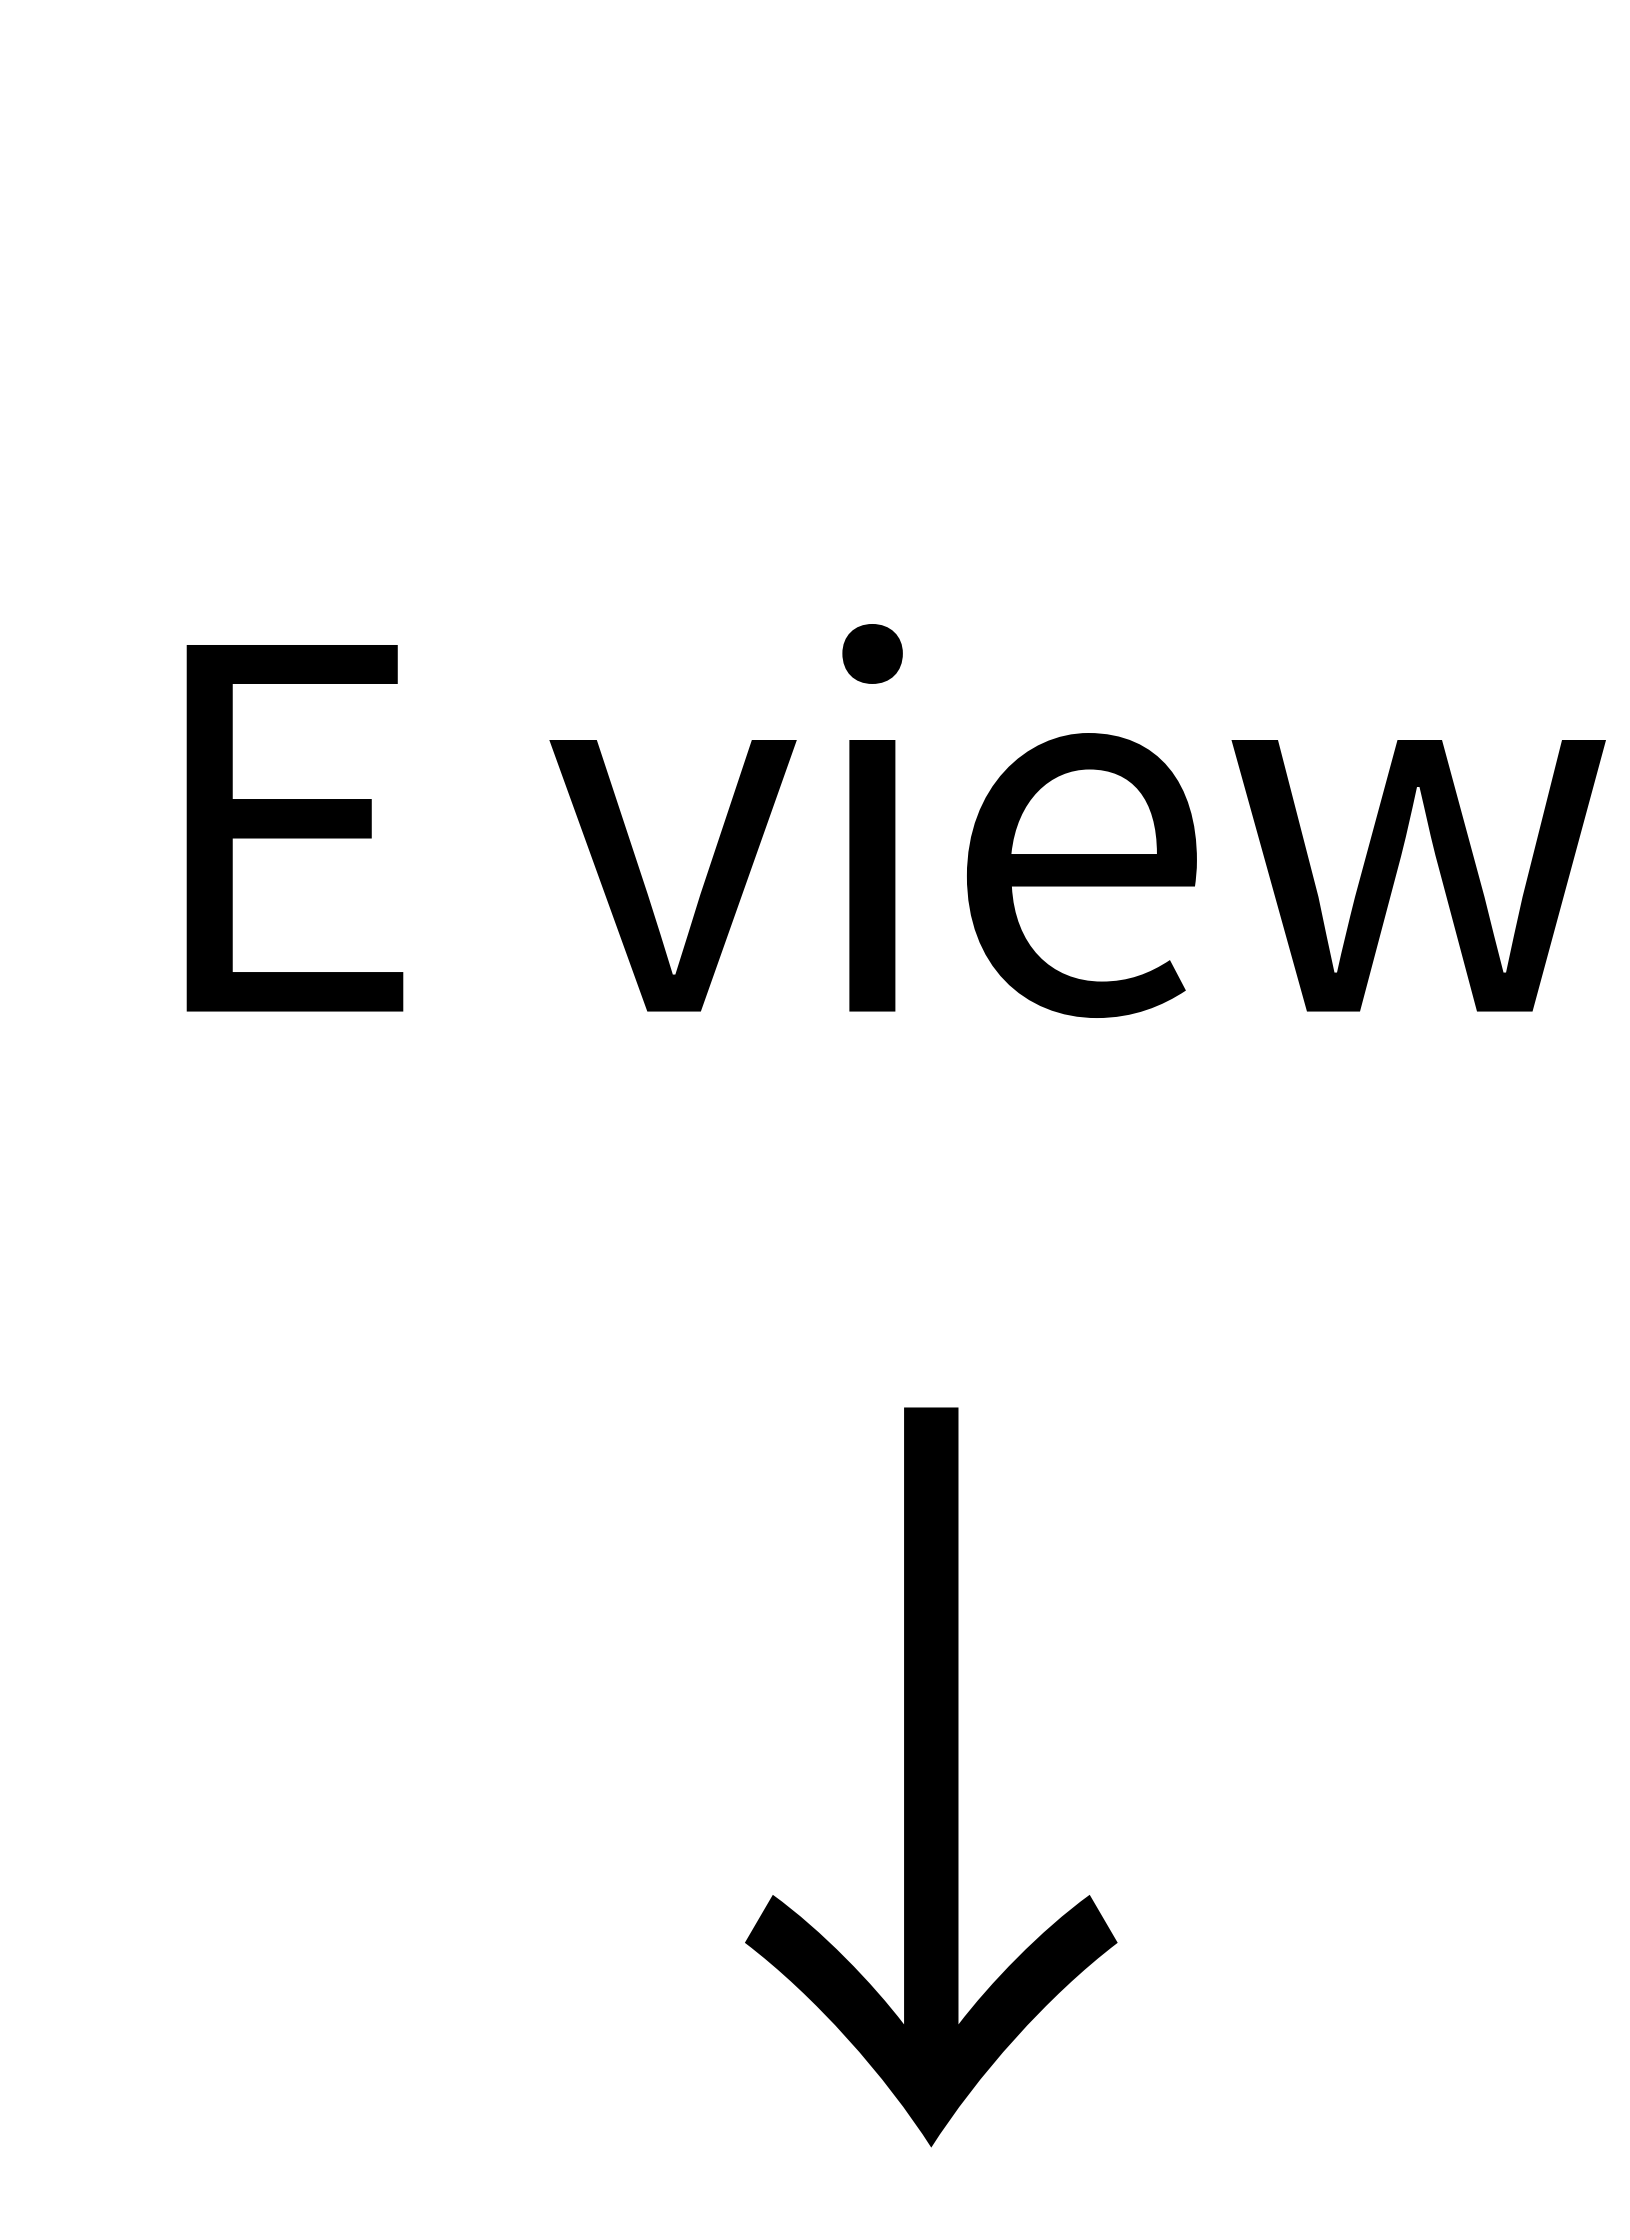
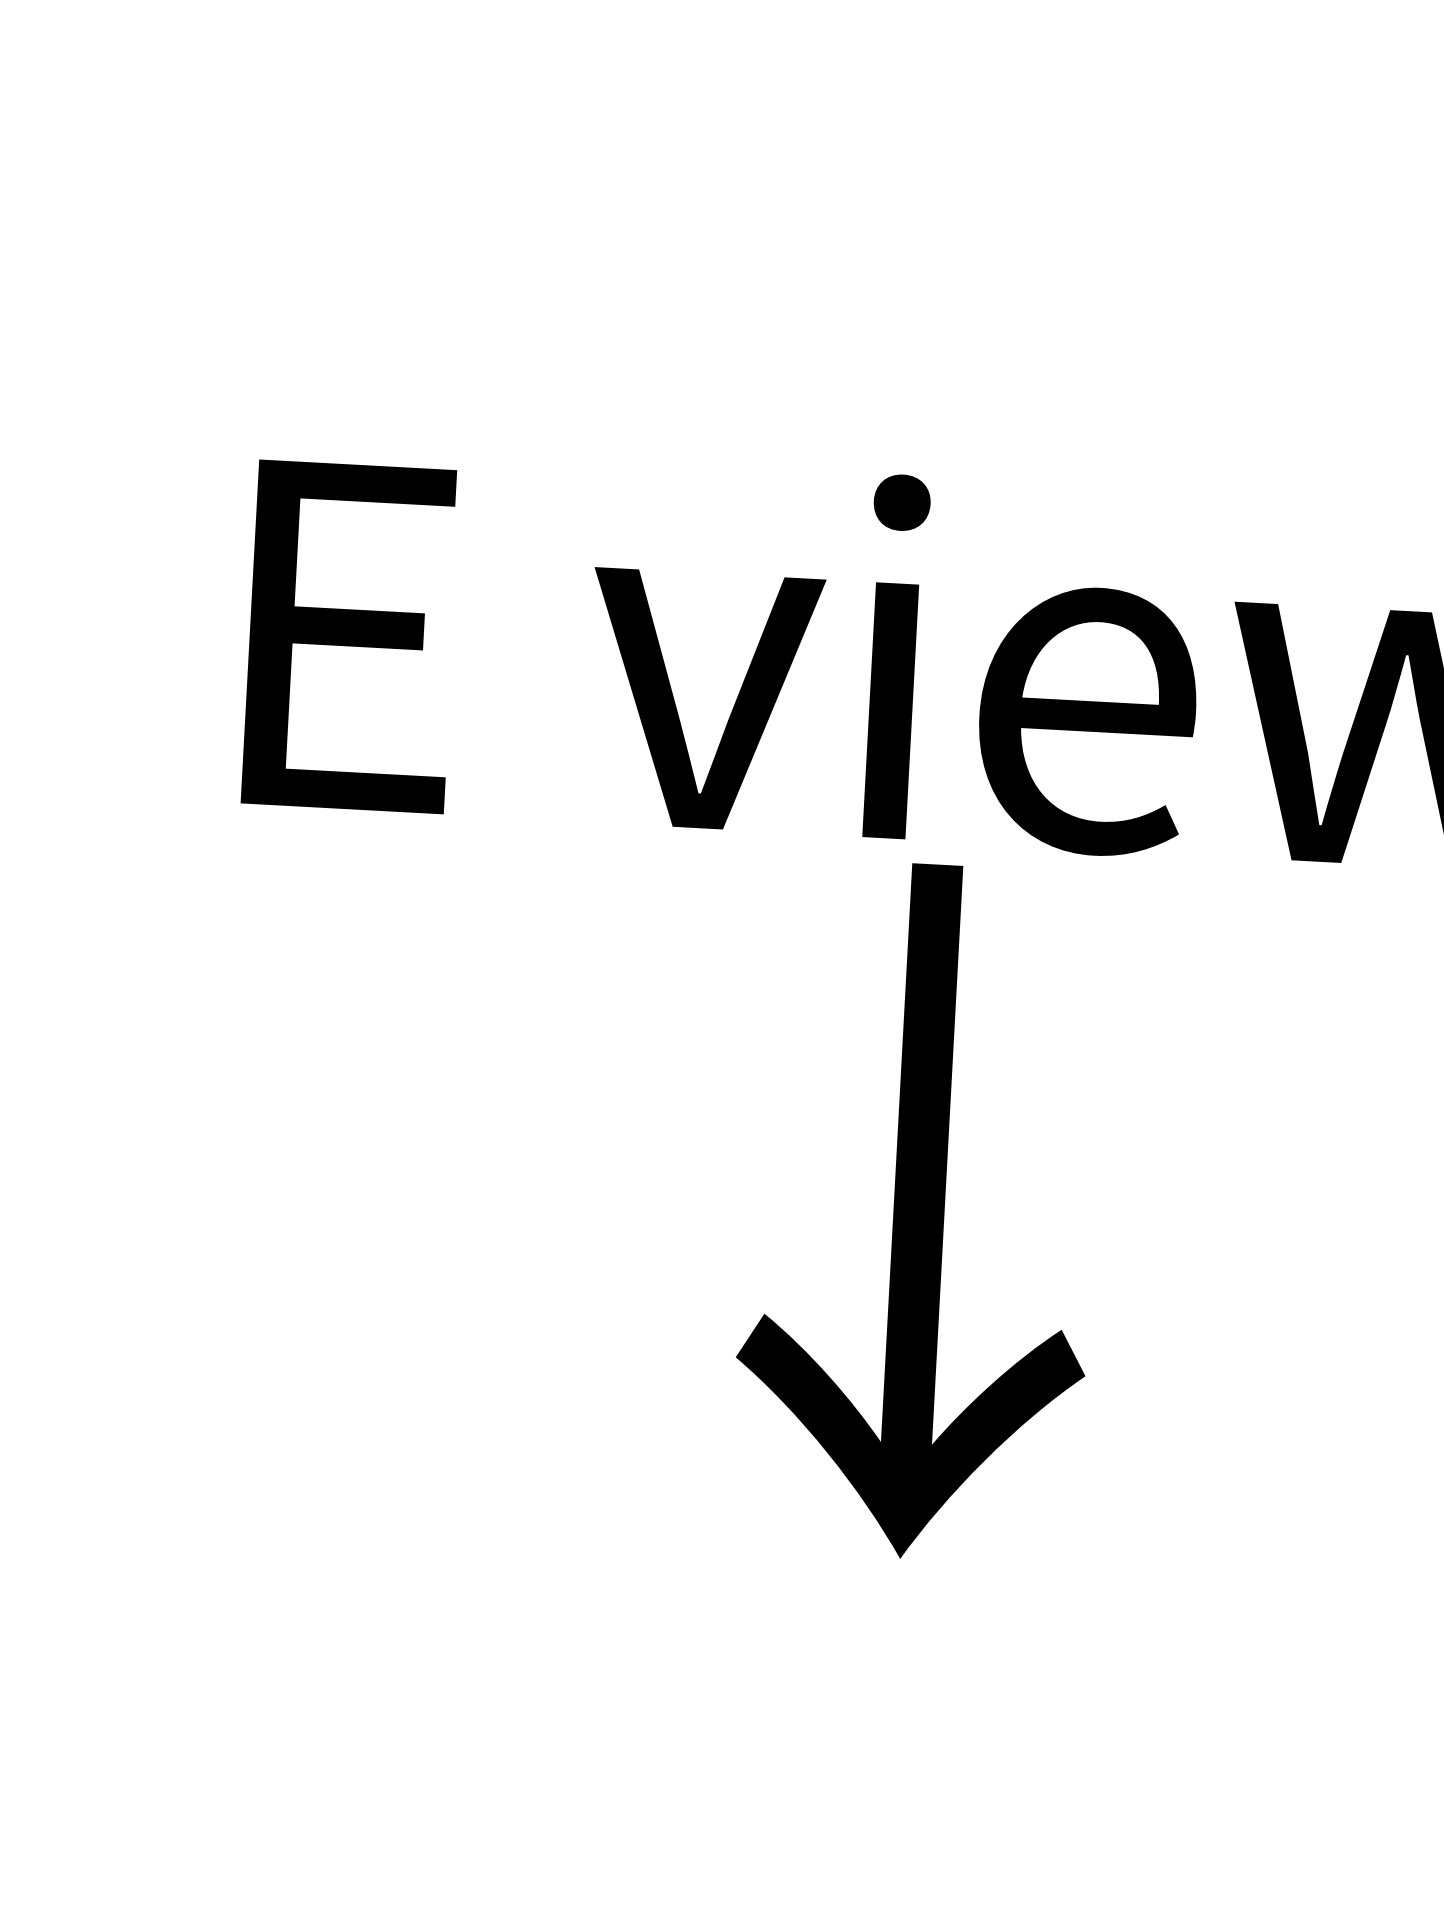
text: (931, 1777) -> (919, 1211), moved

